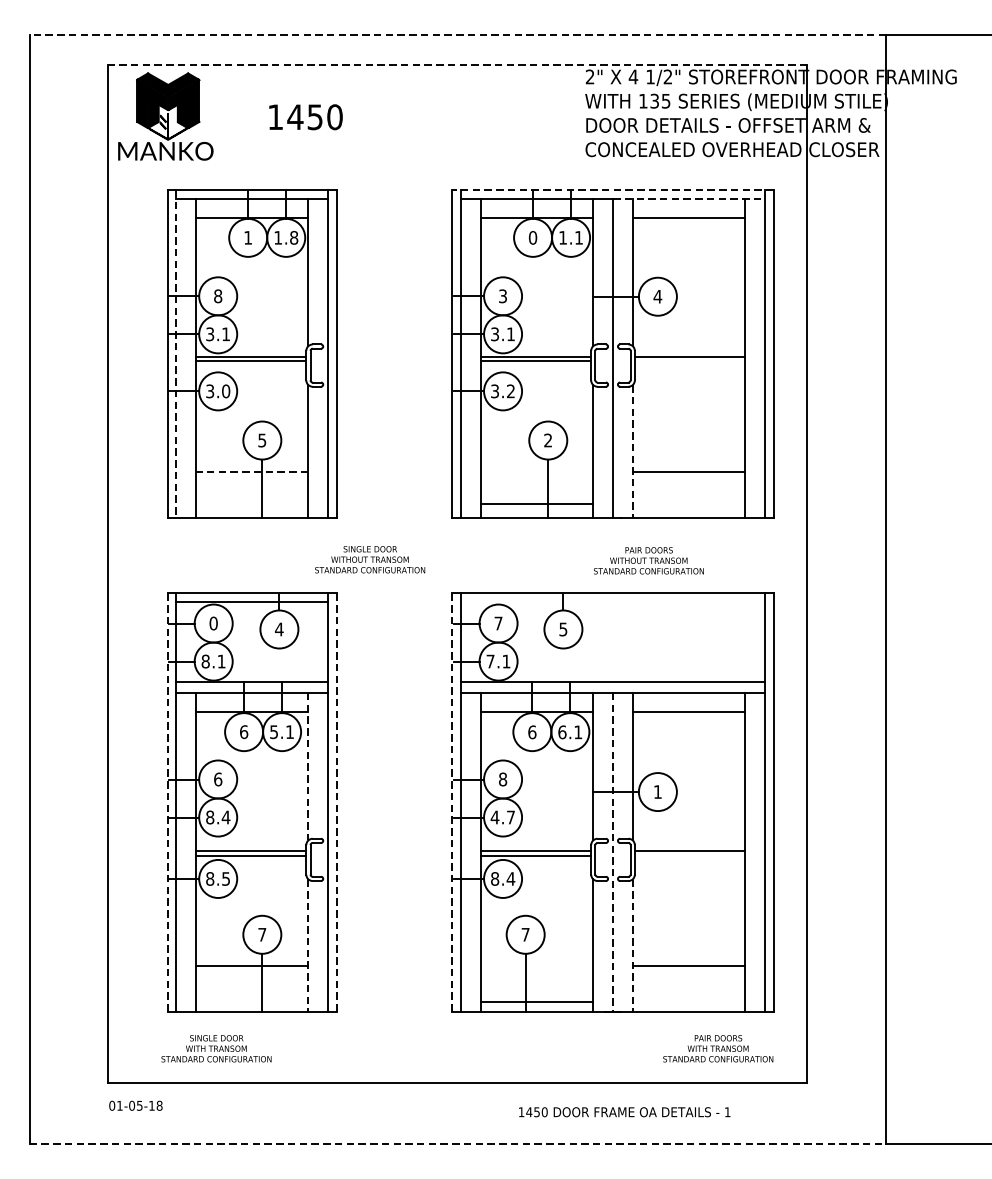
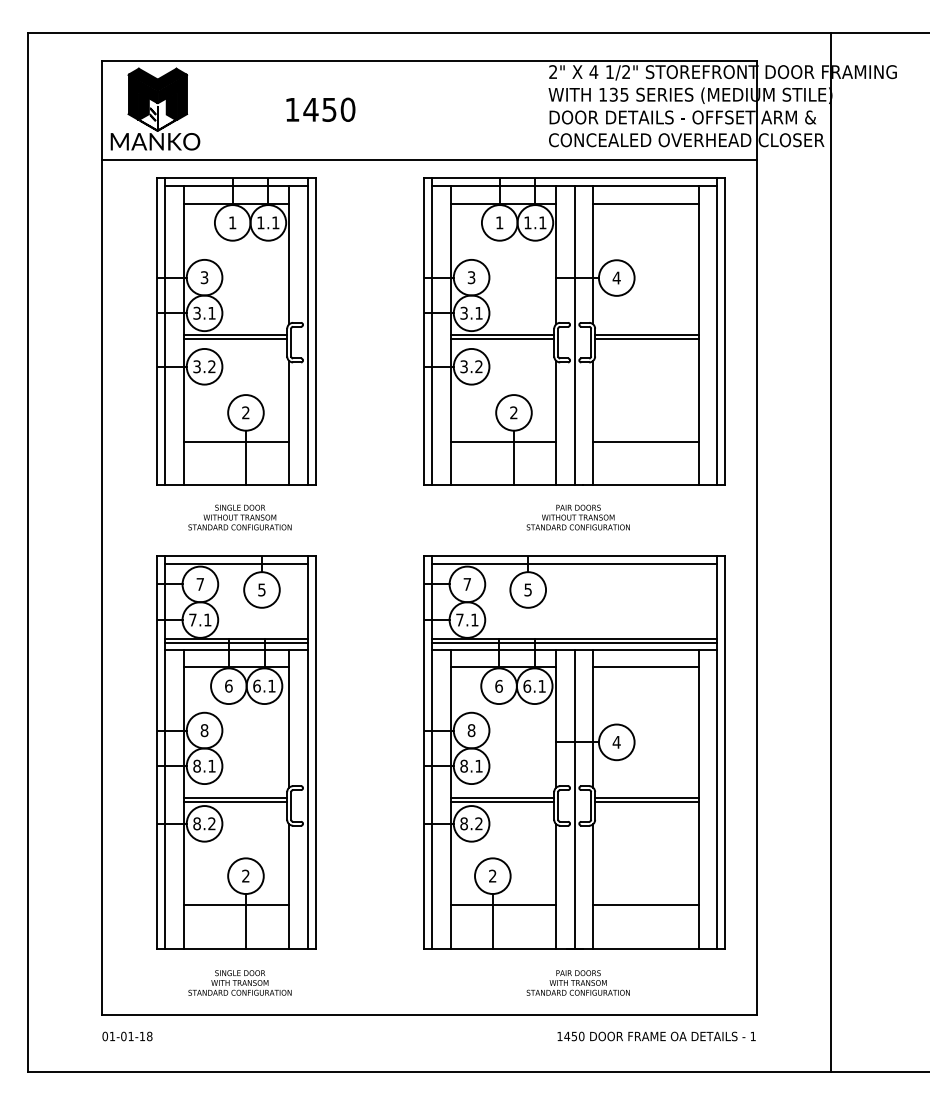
line: (457, 35) -> (428, 33), dashed -> solid
line: (458, 64) -> (429, 60), dashed -> solid
text: (305, 116) -> (320, 109), moved
line: (457, 171) -> (428, 160), added
line: (612, 190) -> (574, 178), dashed -> solid
line: (689, 199) -> (646, 186), dashed -> solid
text: (293, 237) -> (275, 222), 1.8 -> 1.1
text: (532, 237) -> (499, 222), 0 -> 1
text: (218, 296) -> (204, 277), 8 -> 3
line: (176, 353) -> (165, 331), dashed -> solid
line: (689, 361) -> (646, 338), added
text: (225, 391) -> (211, 366), 3.0 -> 3.2
text: (261, 440) -> (245, 412), 5 -> 2
line: (633, 451) -> (593, 423), dashed -> solid
line: (252, 472) -> (236, 442), dashed -> solid
line: (537, 504) -> (503, 442), moved
text: (369, 559) -> (239, 517), moved
text: (648, 560) -> (577, 517), moved
line: (612, 602) -> (574, 564), added
text: (213, 622) -> (200, 583), 0 -> 7
text: (278, 628) -> (261, 589), 4 -> 5
text: (205, 660) -> (192, 619), 8.1 -> 7.1
line: (252, 685) -> (236, 642), added
line: (612, 685) -> (574, 642), added
text: (273, 731) -> (256, 685), 5.1 -> 6.1
line: (308, 767) -> (289, 719), dashed -> solid
text: (218, 779) -> (204, 730), 6 -> 8
text: (657, 792) -> (616, 742), 1 -> 4
line: (167, 802) -> (157, 752), dashed -> solid
line: (336, 802) -> (315, 752), dashed -> solid
line: (452, 802) -> (424, 752), dashed -> solid
text: (502, 816) -> (471, 765), 4.7 -> 8.1
text: (225, 817) -> (211, 766), 8.4 -> 8.1
line: (612, 852) -> (574, 799), dashed -> solid
line: (689, 855) -> (646, 801), added
text: (225, 878) -> (211, 823), 8.5 -> 8.2
text: (510, 878) -> (478, 823), 8.4 -> 8.2
text: (261, 934) -> (245, 875), 7 -> 2
text: (525, 934) -> (492, 875), 7 -> 2
line: (308, 945) -> (289, 886), dashed -> solid
line: (633, 945) -> (593, 886), dashed -> solid
line: (537, 1002) -> (503, 905), moved
text: (215, 1048) -> (239, 982), moved
text: (717, 1048) -> (577, 982), moved
text: (139, 1105) -> (130, 1036), 01-05-18 -> 01-01-18
text: (624, 1112) -> (656, 1036), moved
line: (458, 1143) -> (429, 1071), dashed -> solid

